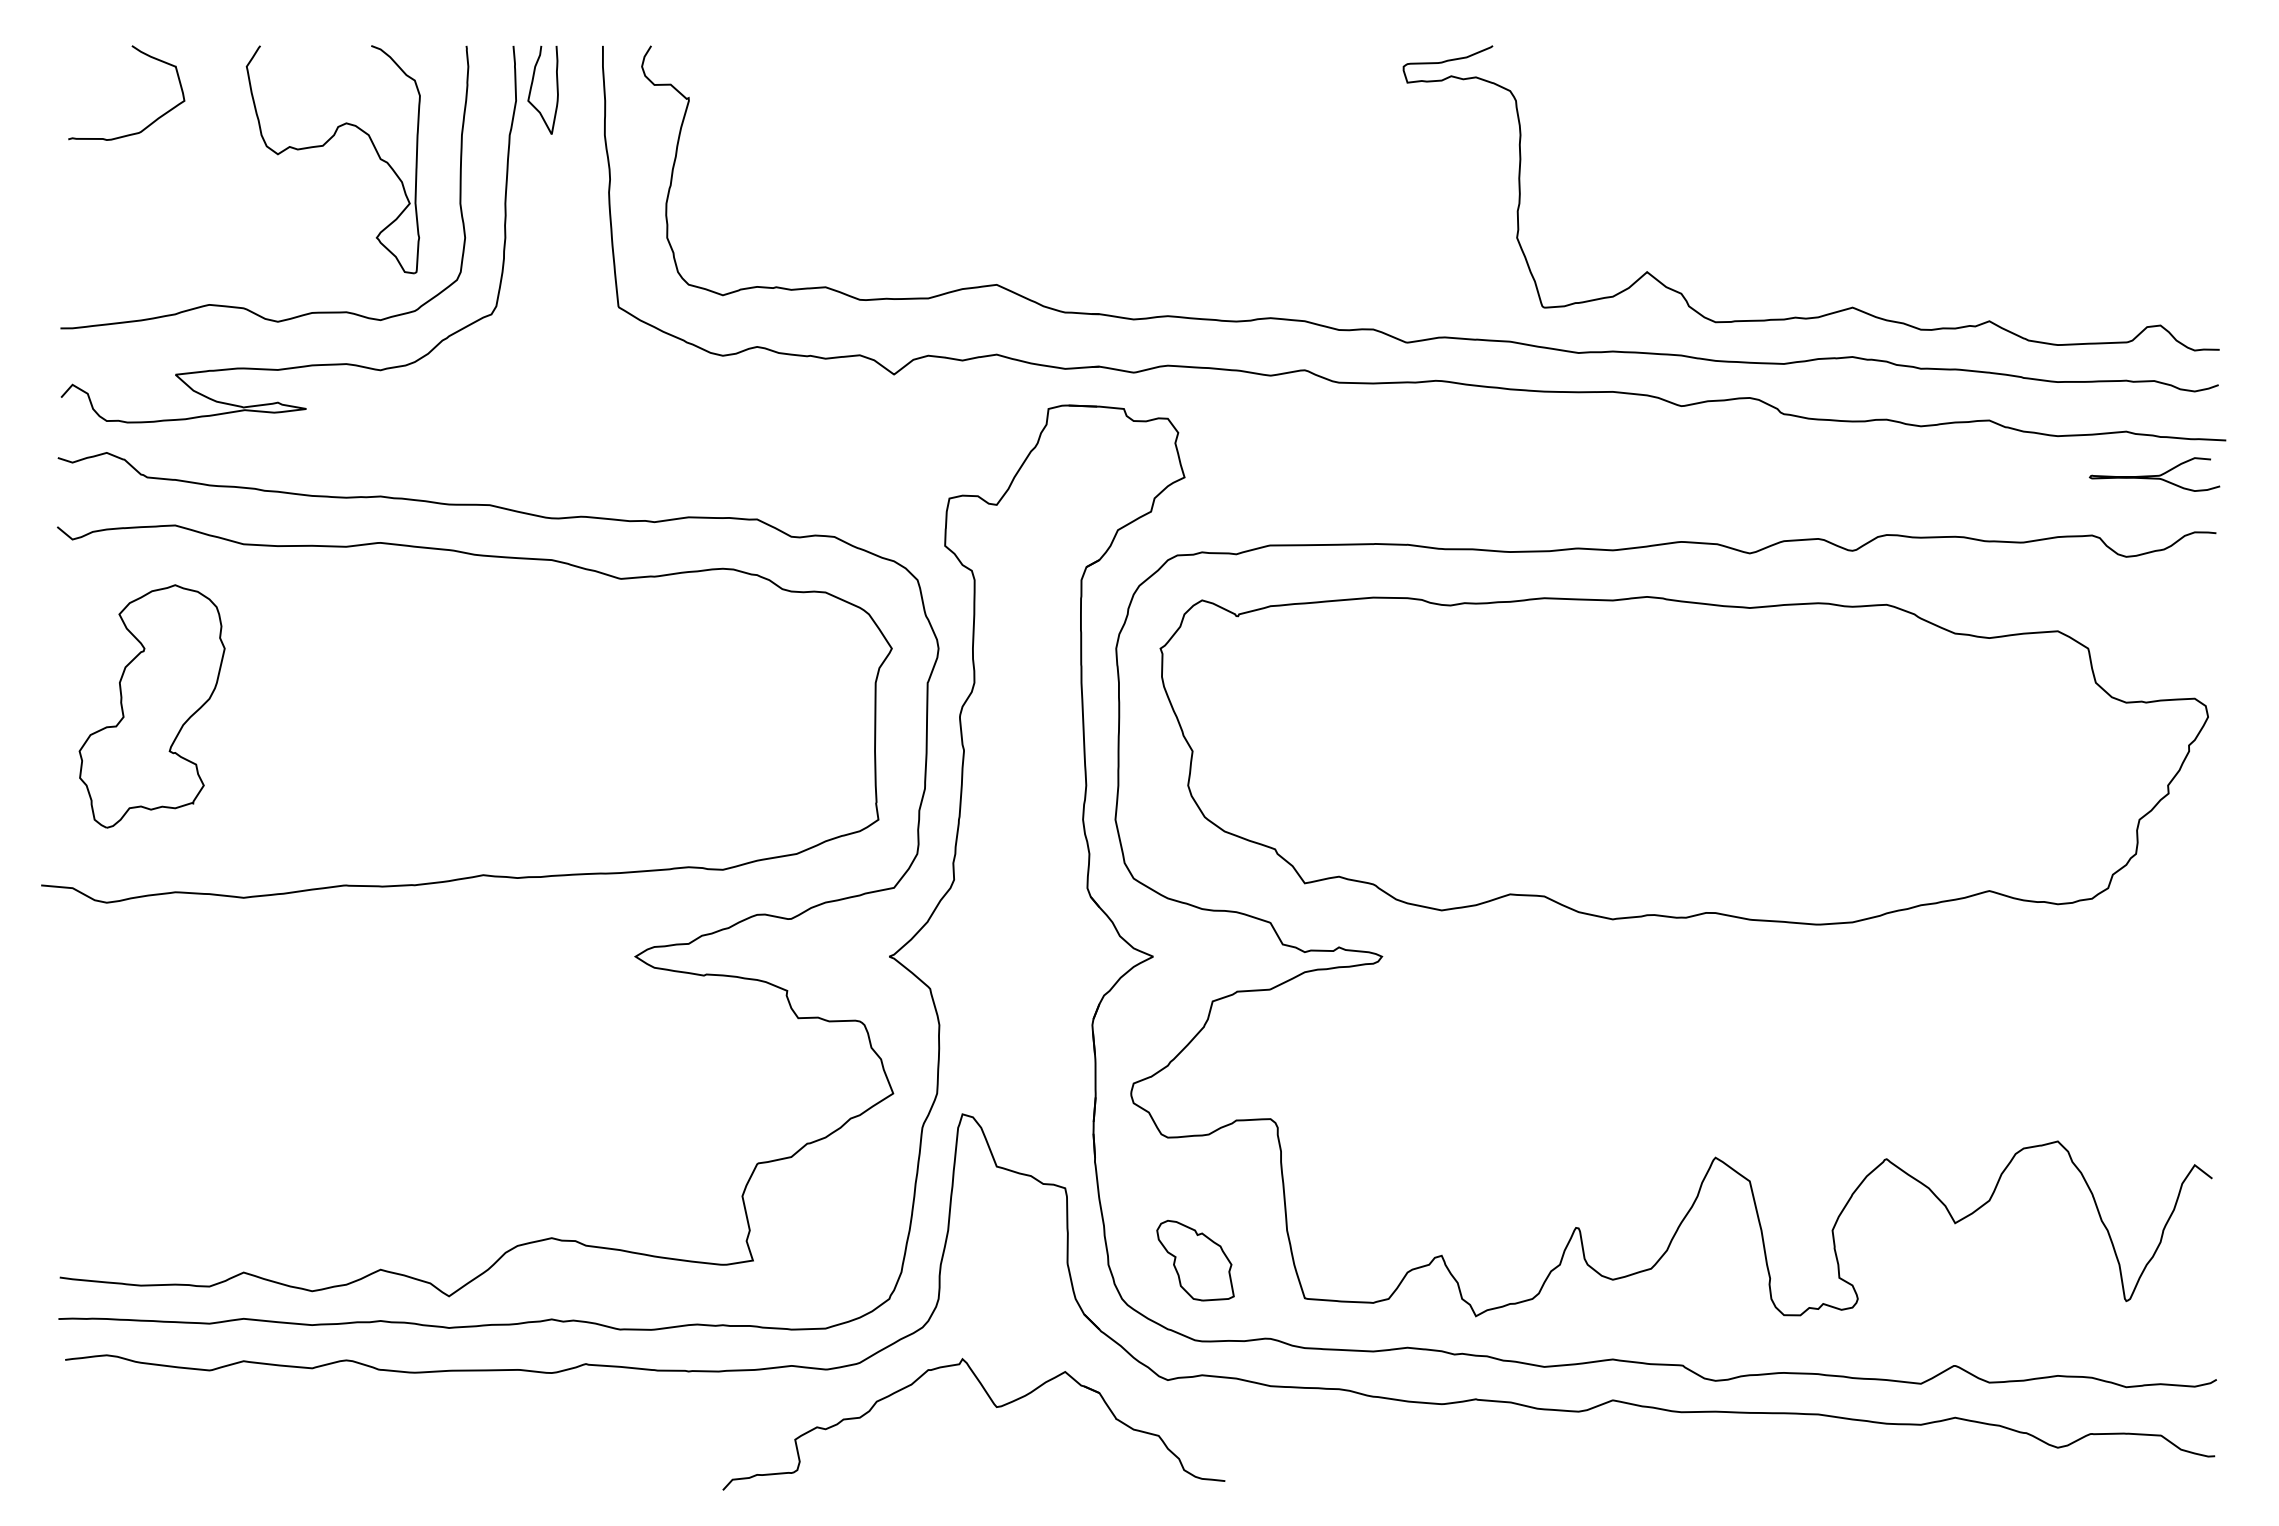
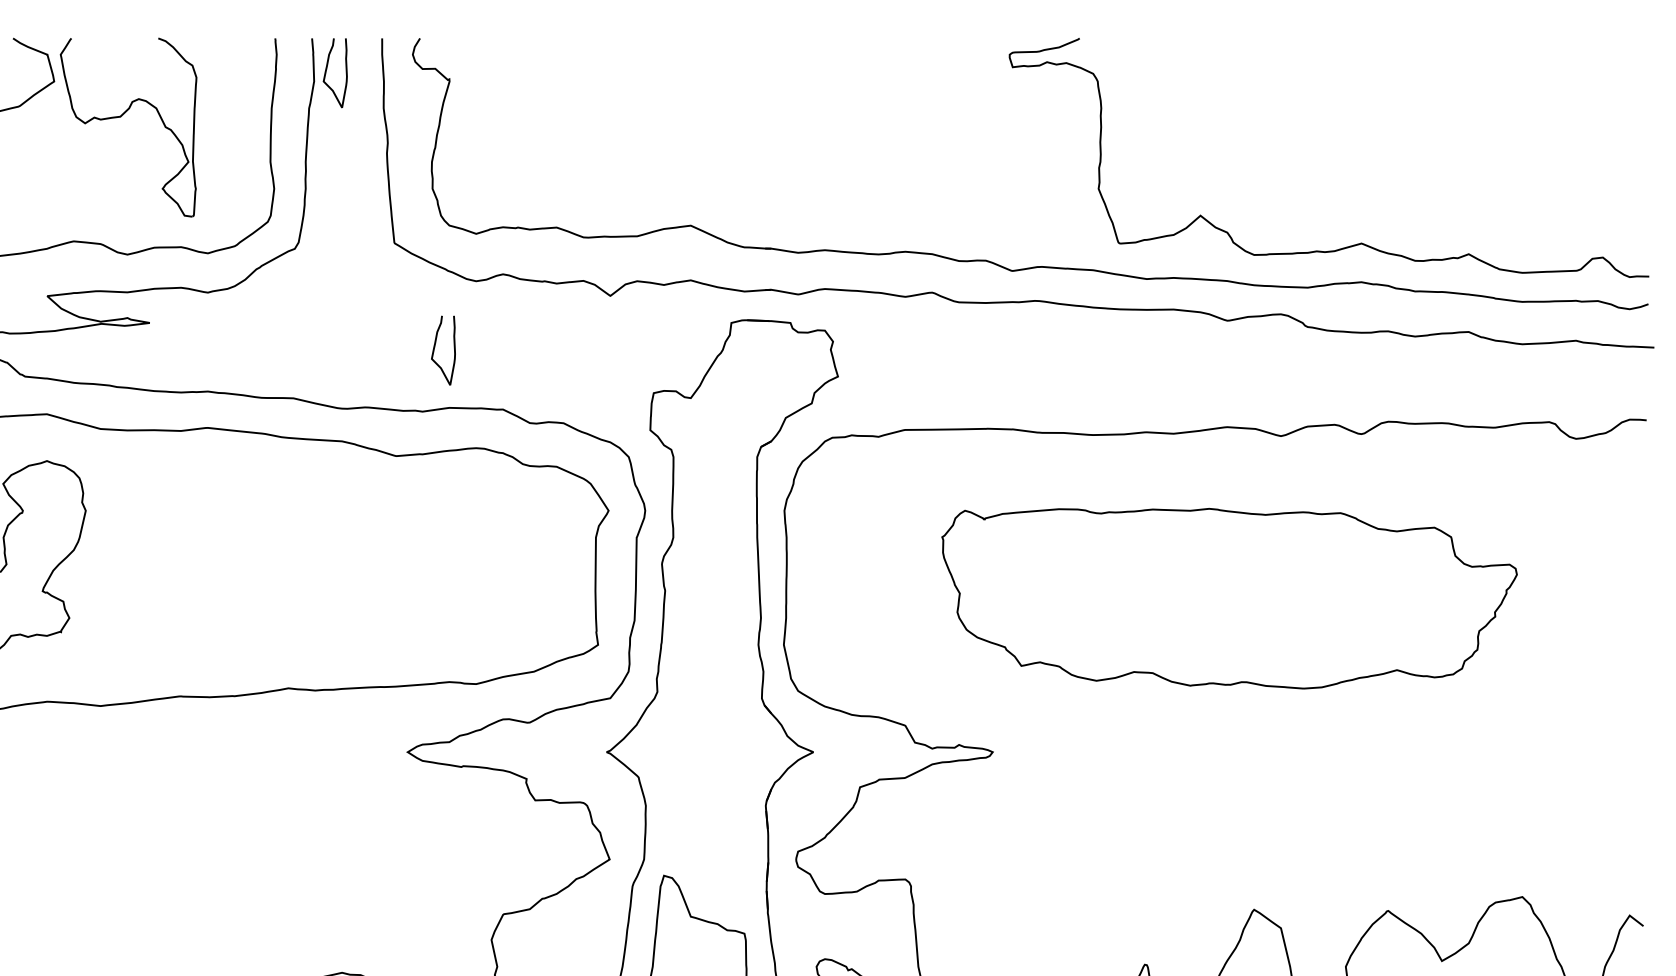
part: (323, 146) -> (120, 117), moved
curve: (670, 440) -> (435, 347), added
curve: (2154, 475) -> (1598, 375), removed
part: (1683, 760) -> (1229, 598), size x0.7

